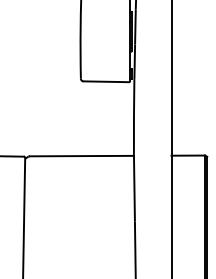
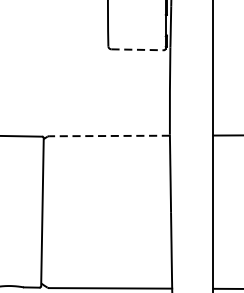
line: (106, 81) -> (138, 49), solid -> dashed
line: (81, 156) -> (109, 136), solid -> dashed

